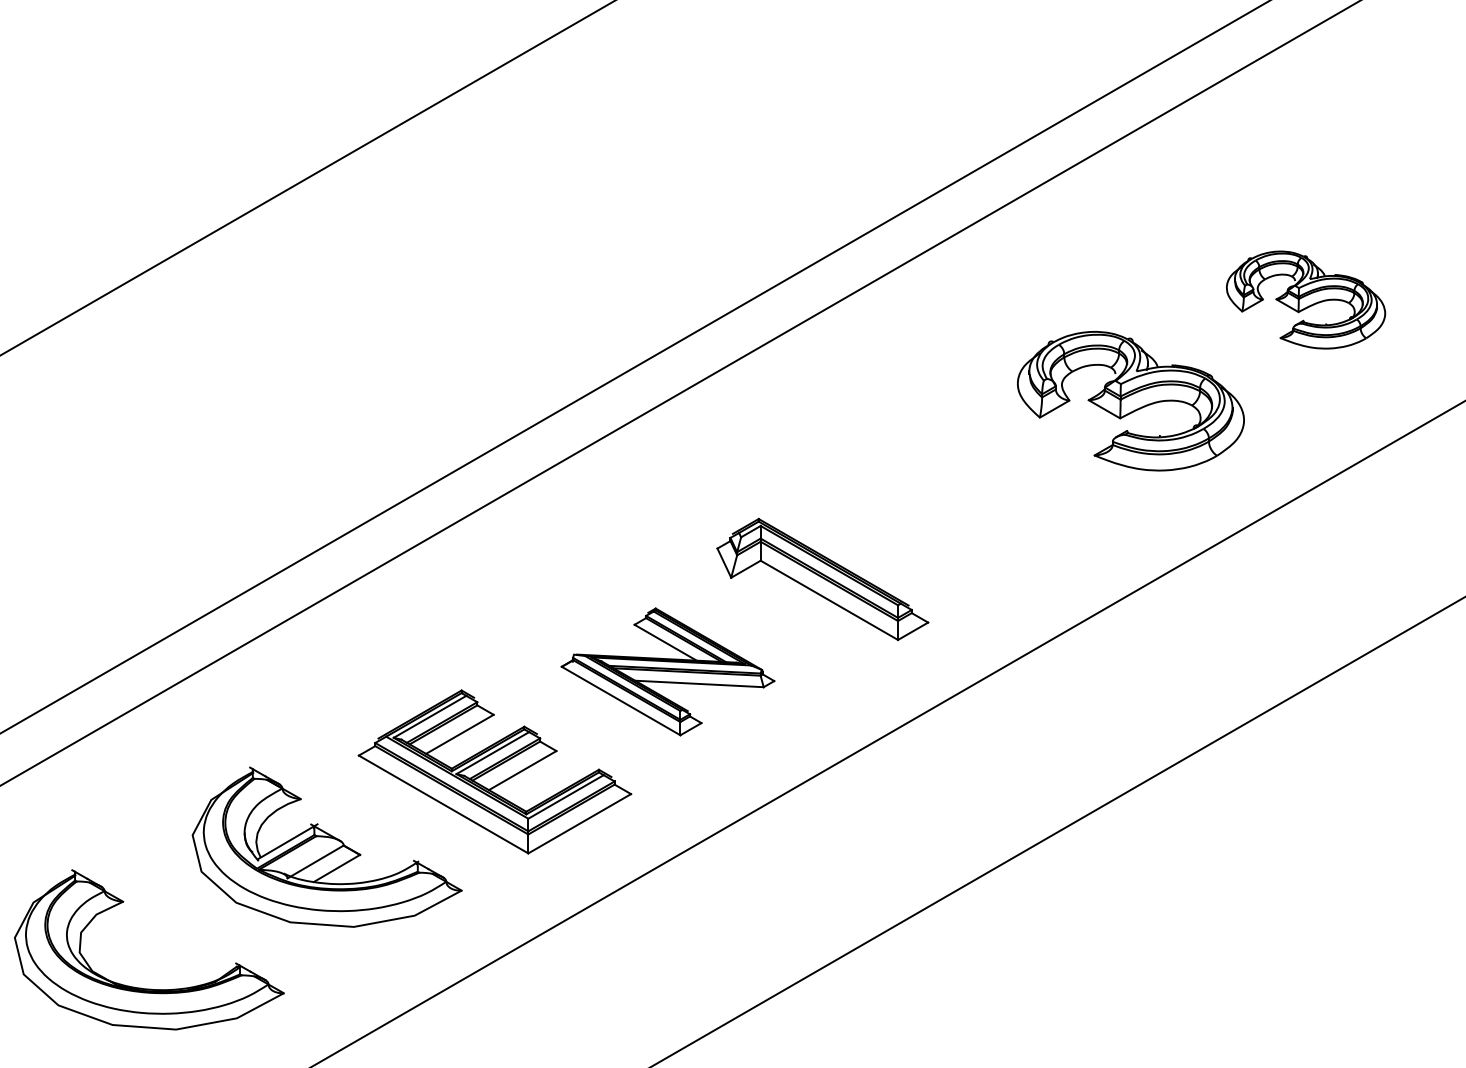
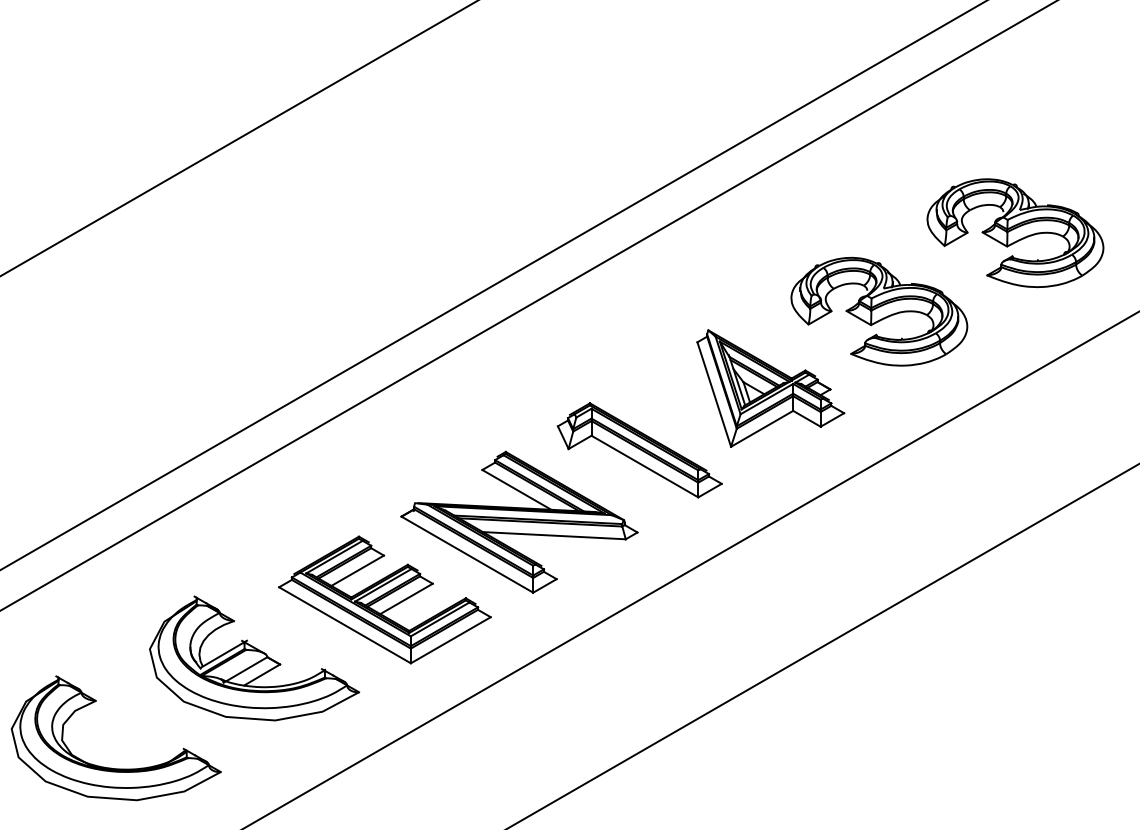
part: (1306, 299) -> (1015, 232), size x1.43
part: (990, 499) -> (770, 388), added
part: (668, 670) -> (519, 521), size x1.43

